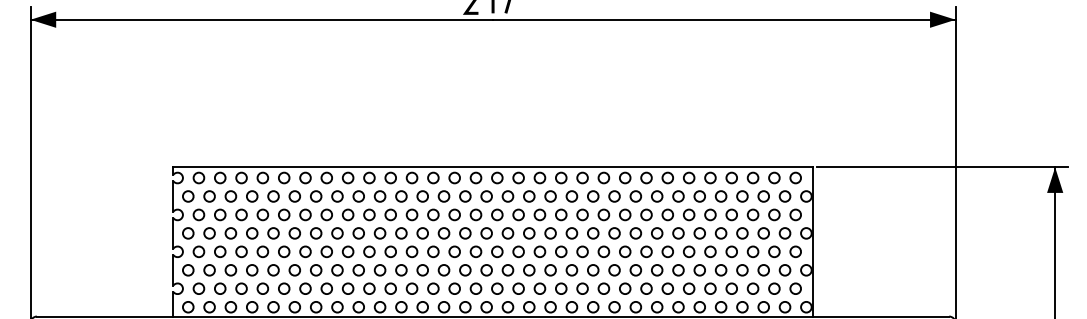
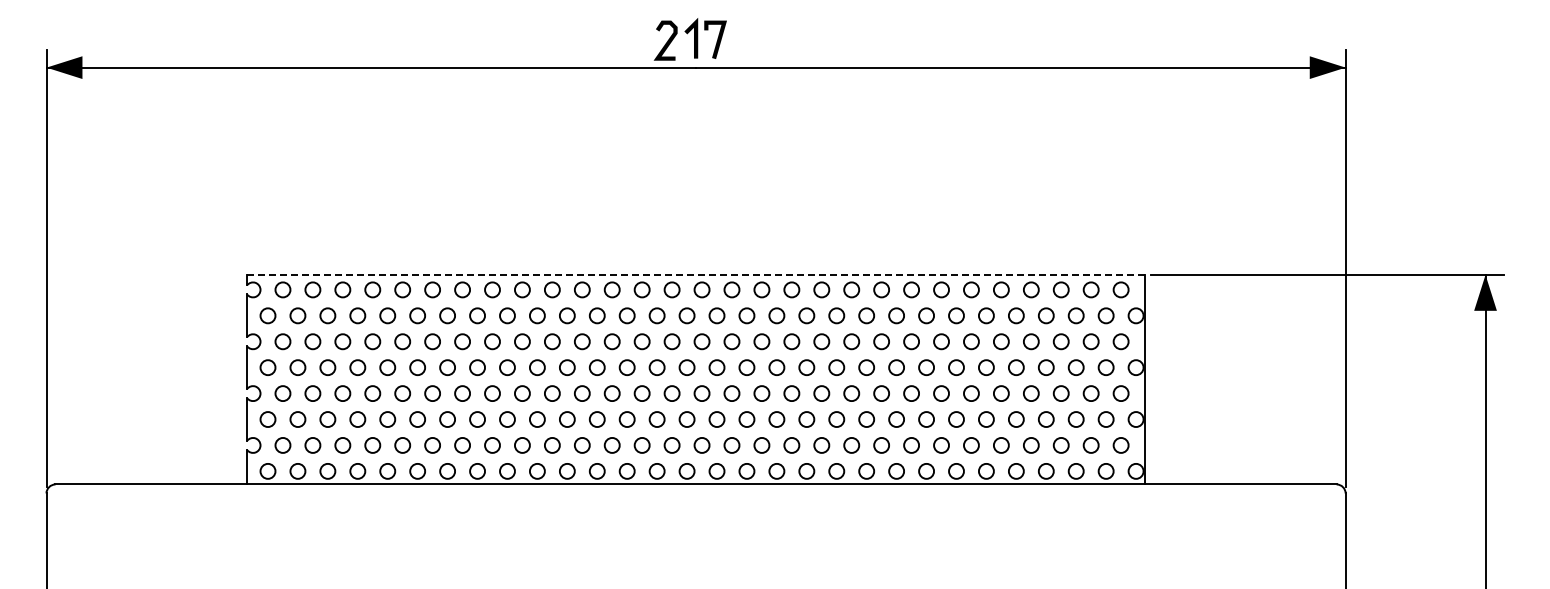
line: (493, 167) -> (696, 274), solid -> dashed

